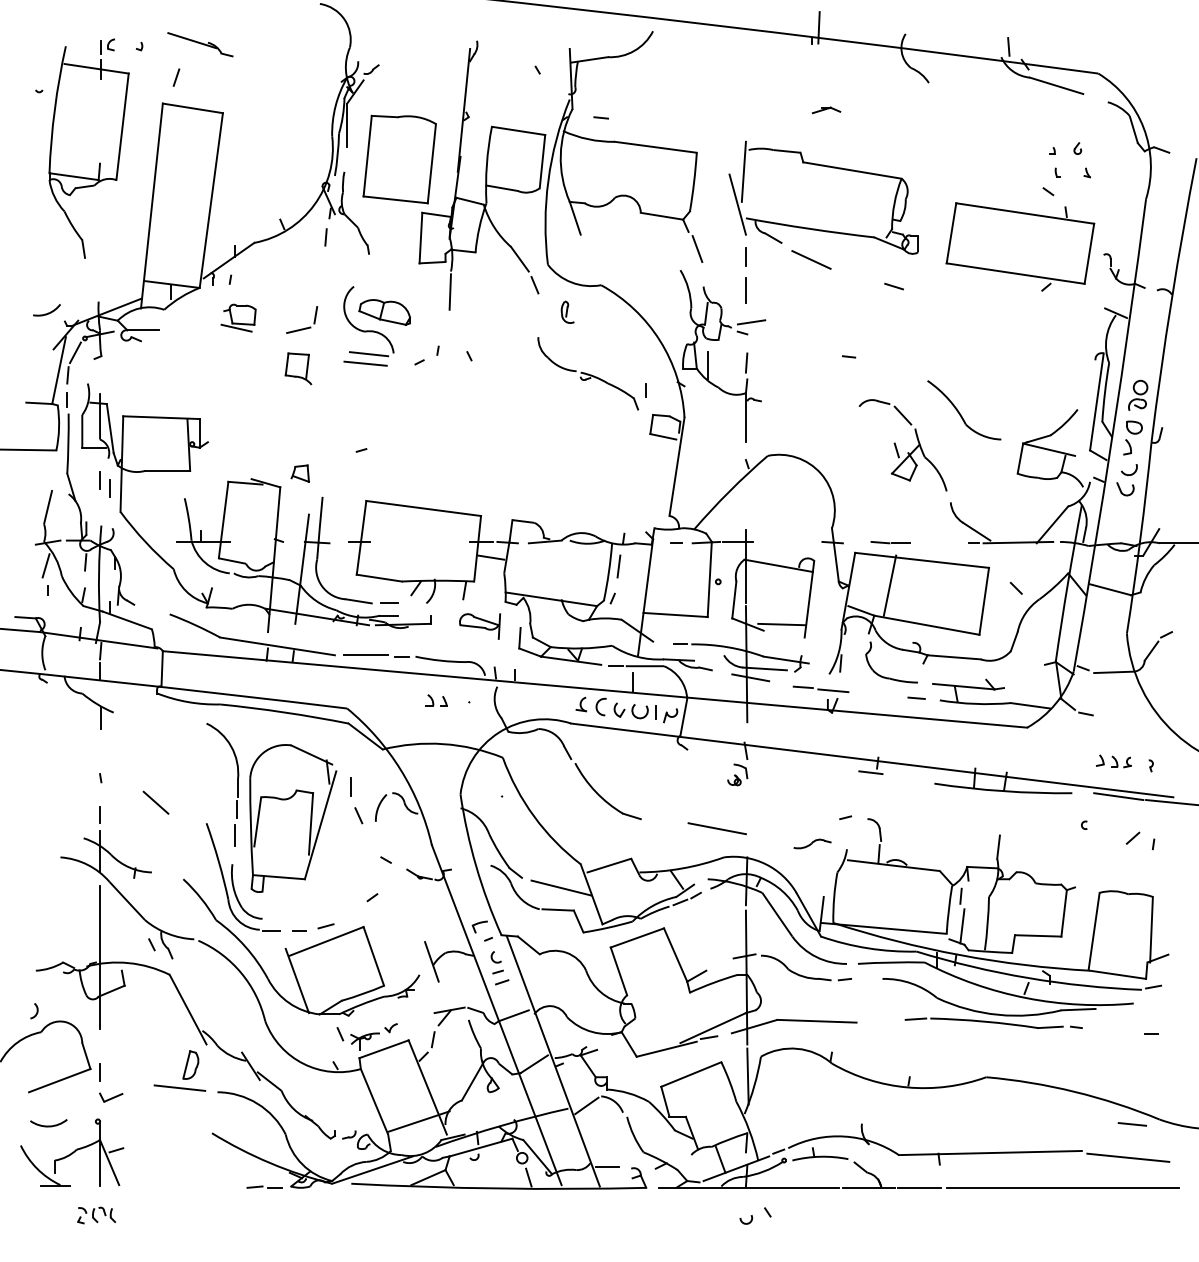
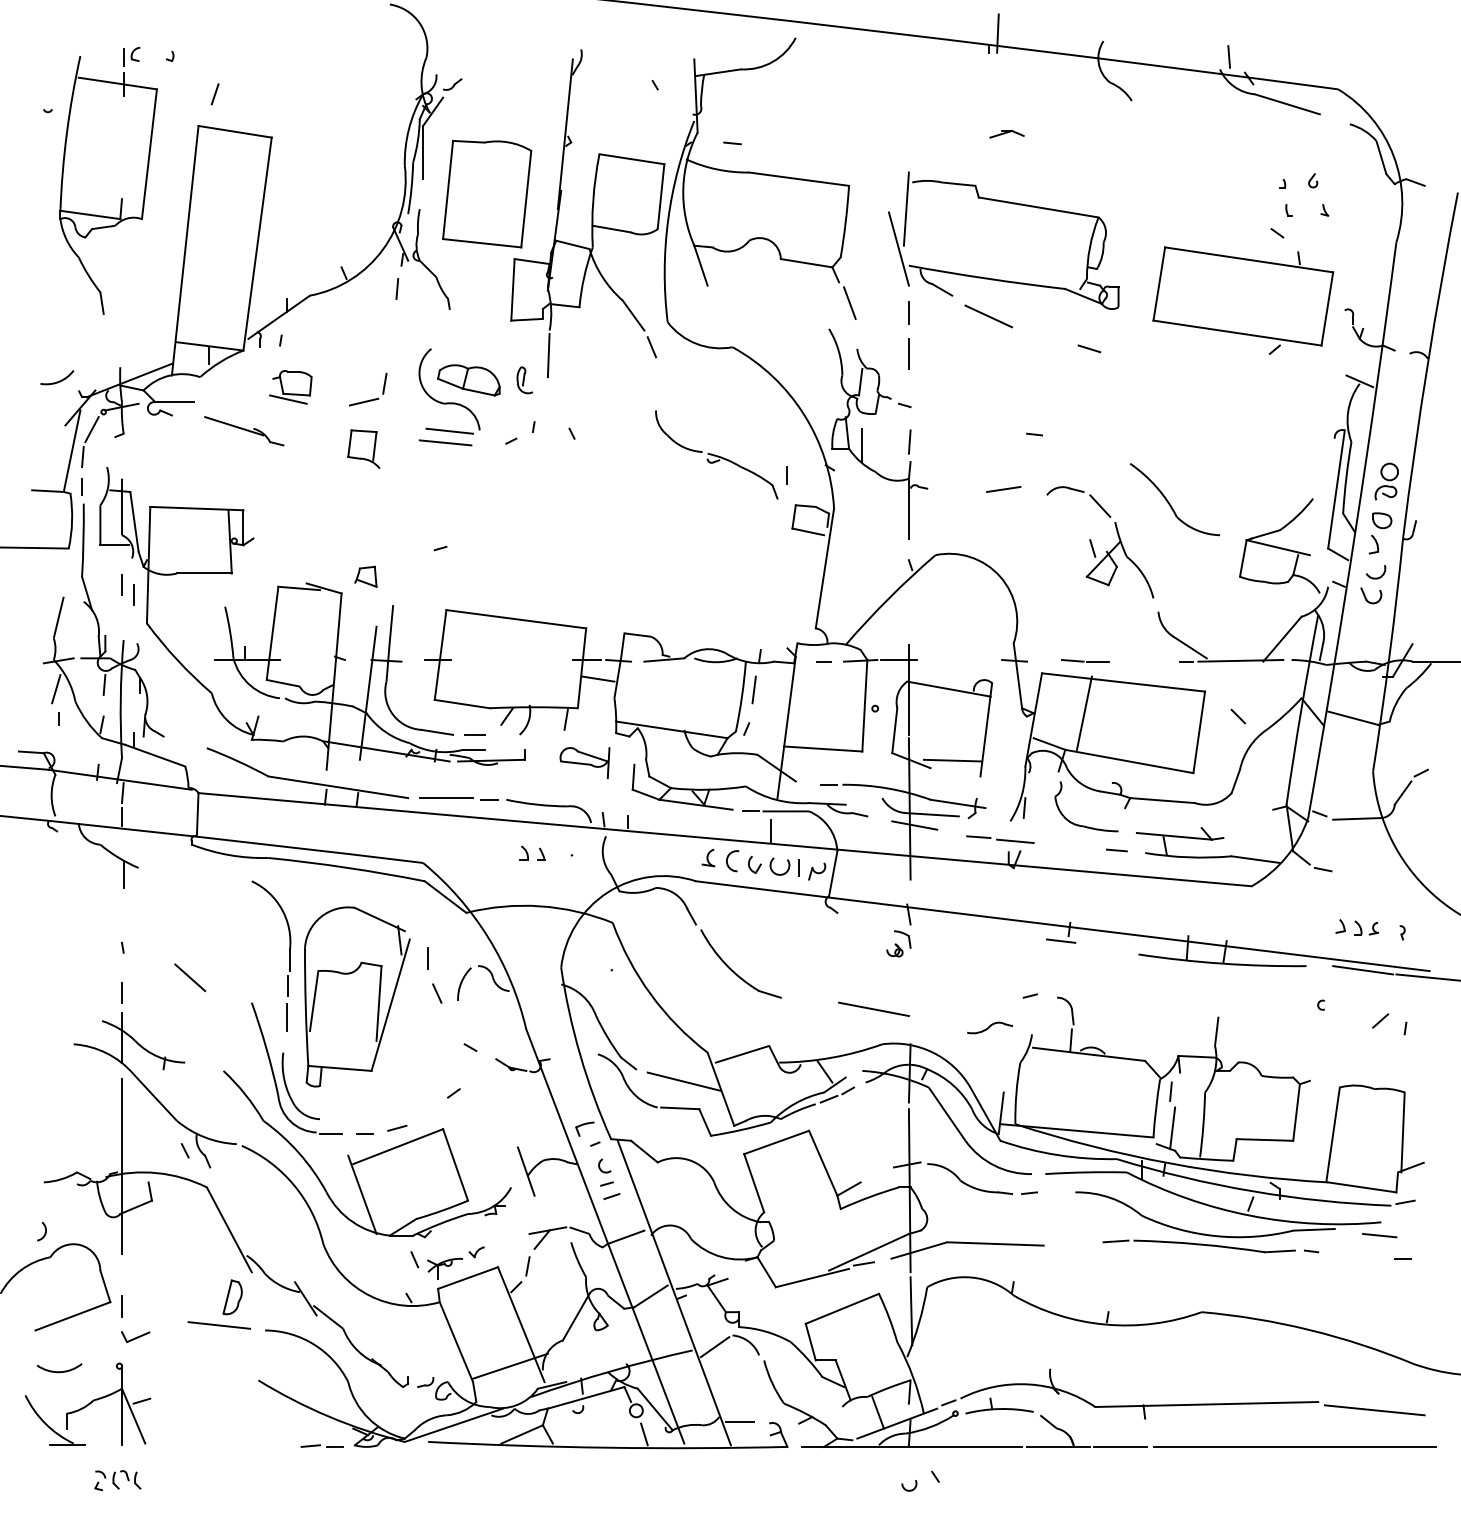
part: (200, 44) -> (244, 431), moved
part: (567, 312) -> (524, 380), moved
line: (751, 322) -> (1003, 489), moved
line: (1132, 1124) -> (1379, 1235), moved

